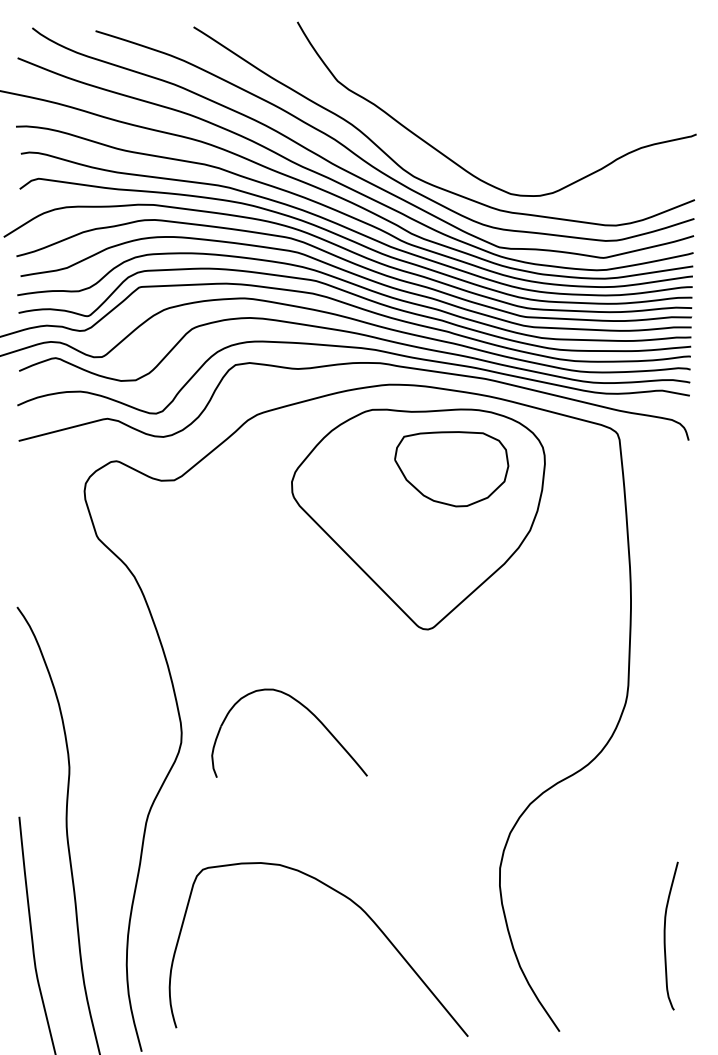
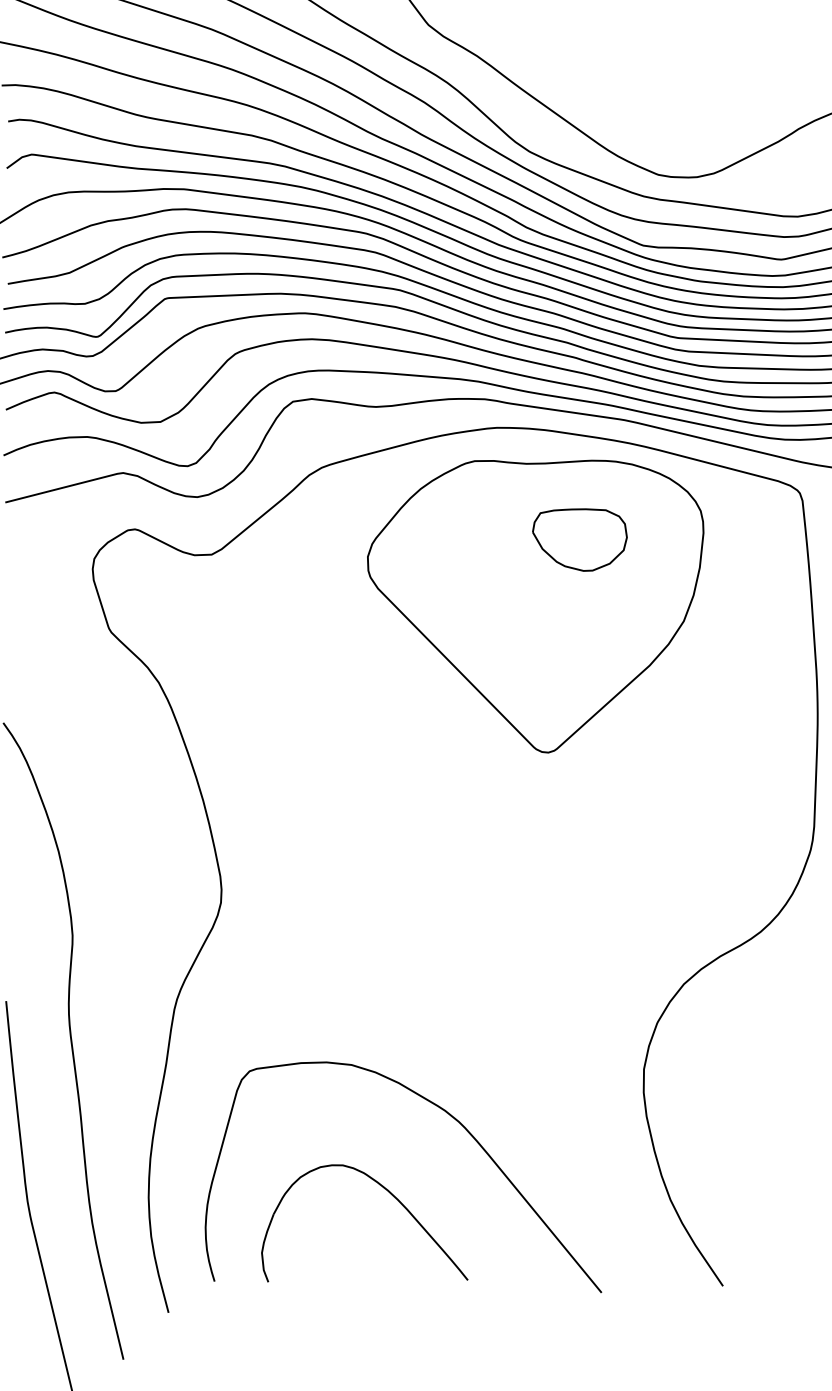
part: (451, 469) -> (579, 540), size x0.62
part: (309, 712) -> (391, 1195), moved

